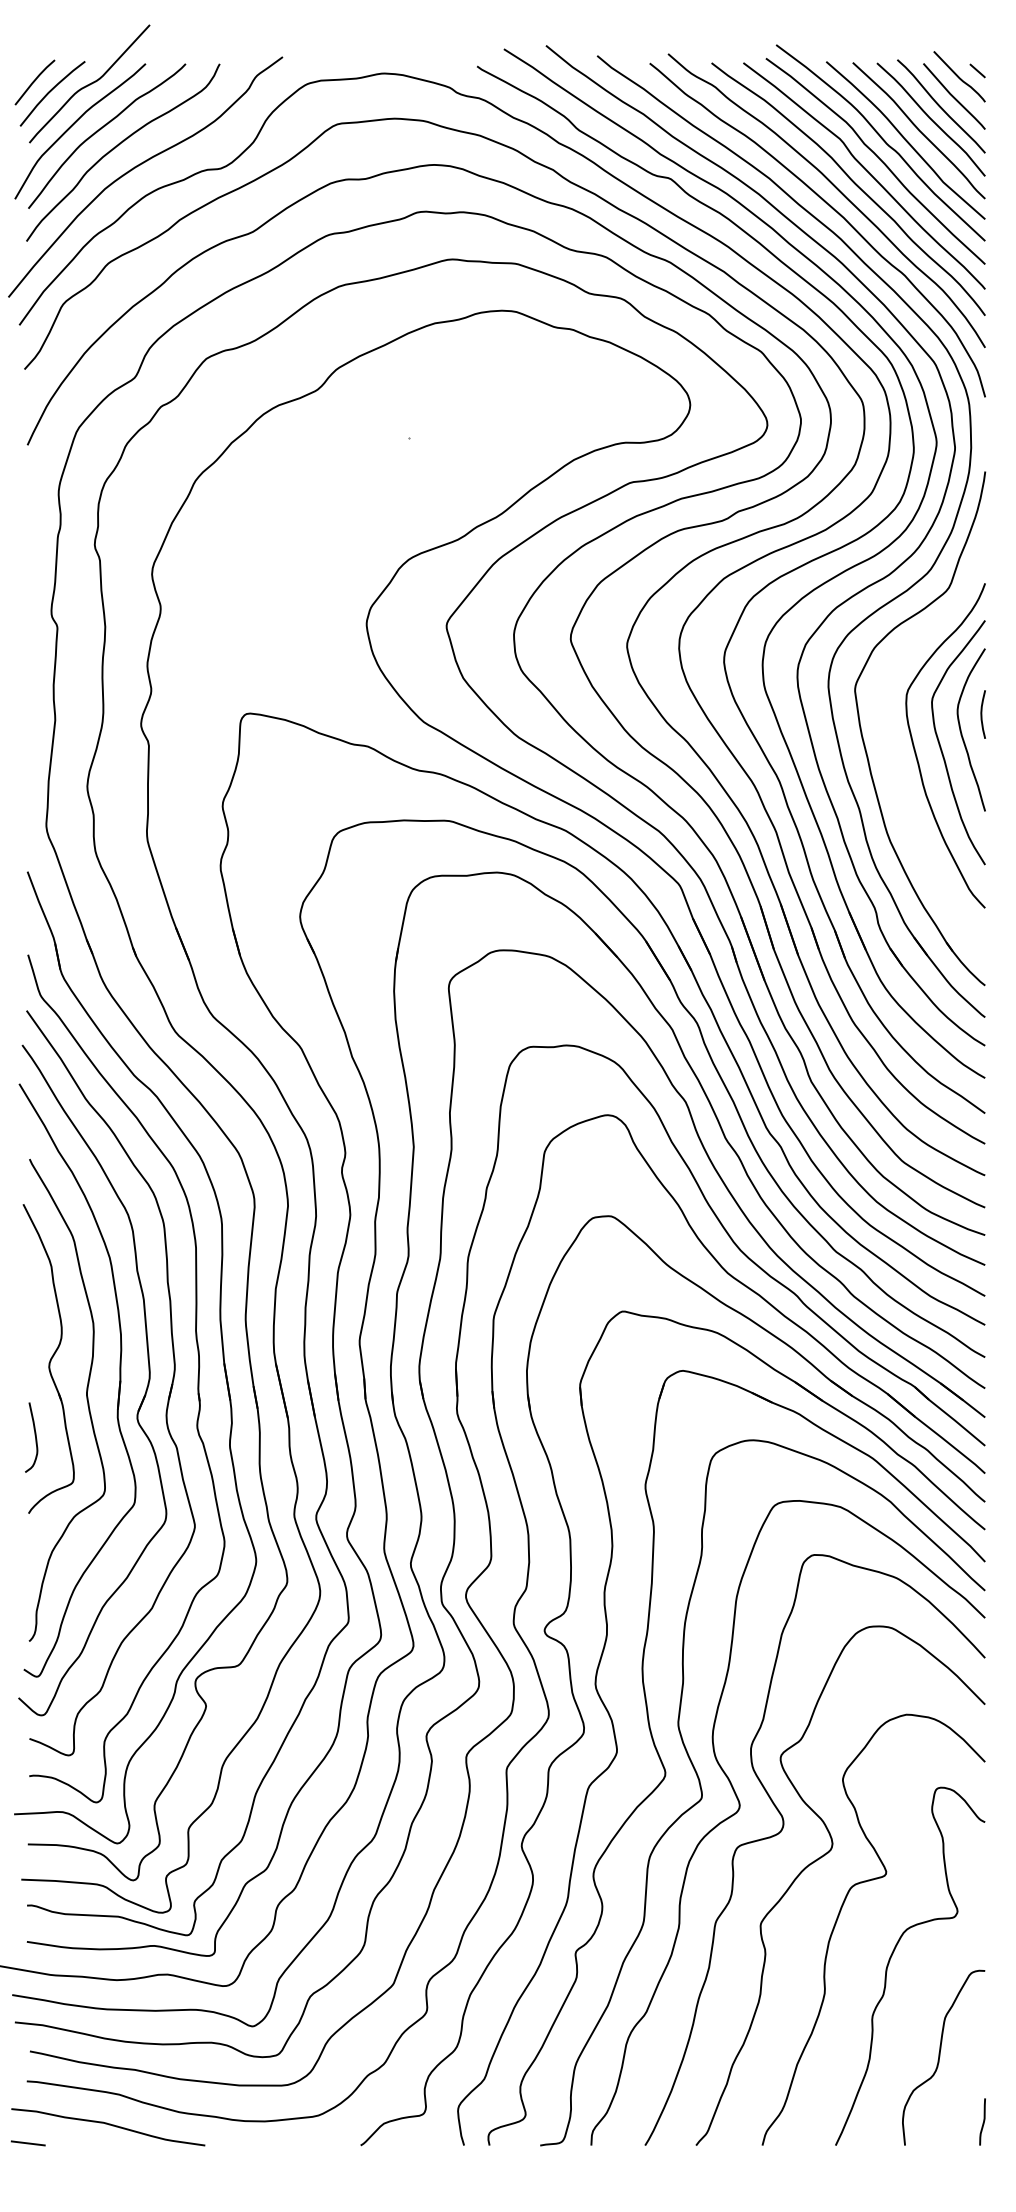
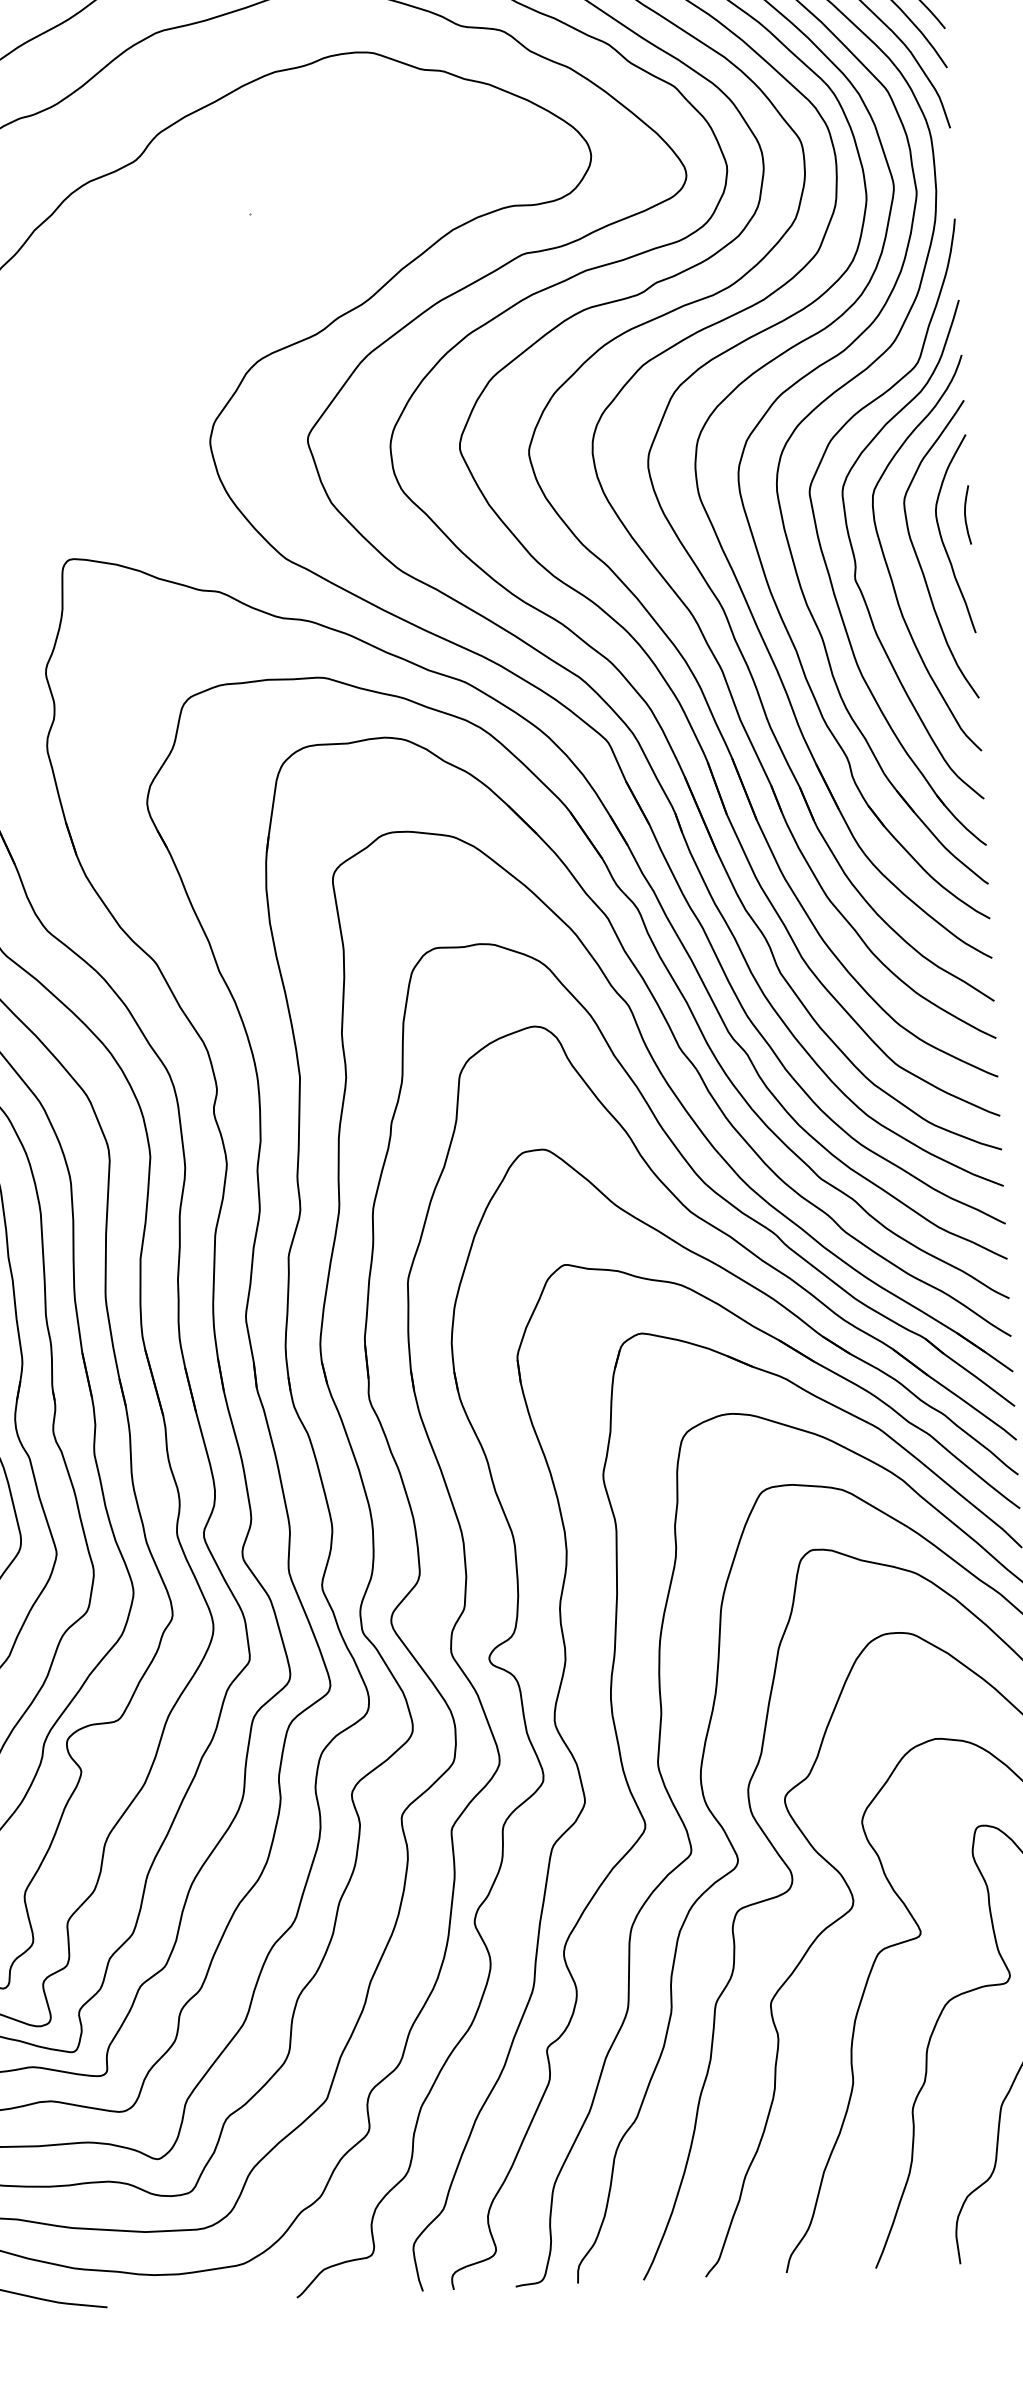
curve: (890, 746) -> (856, 559), added

